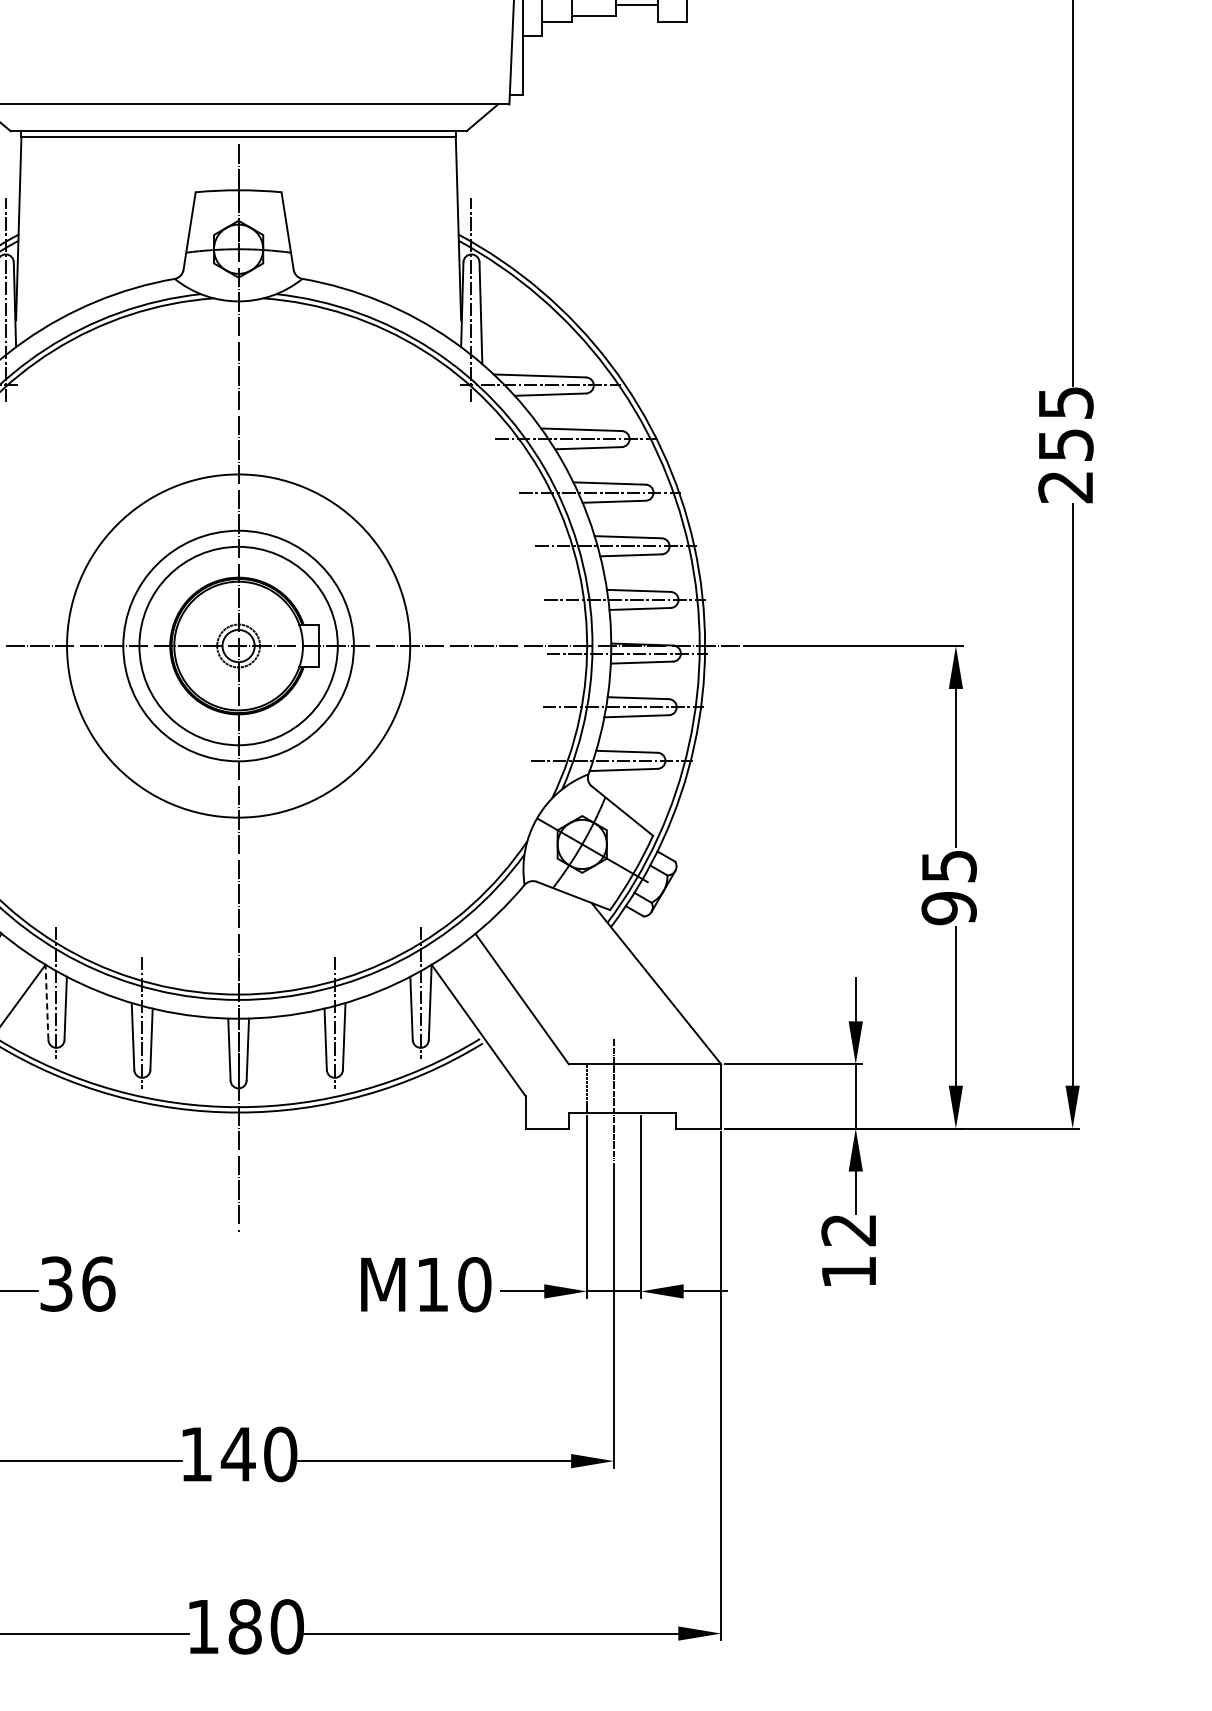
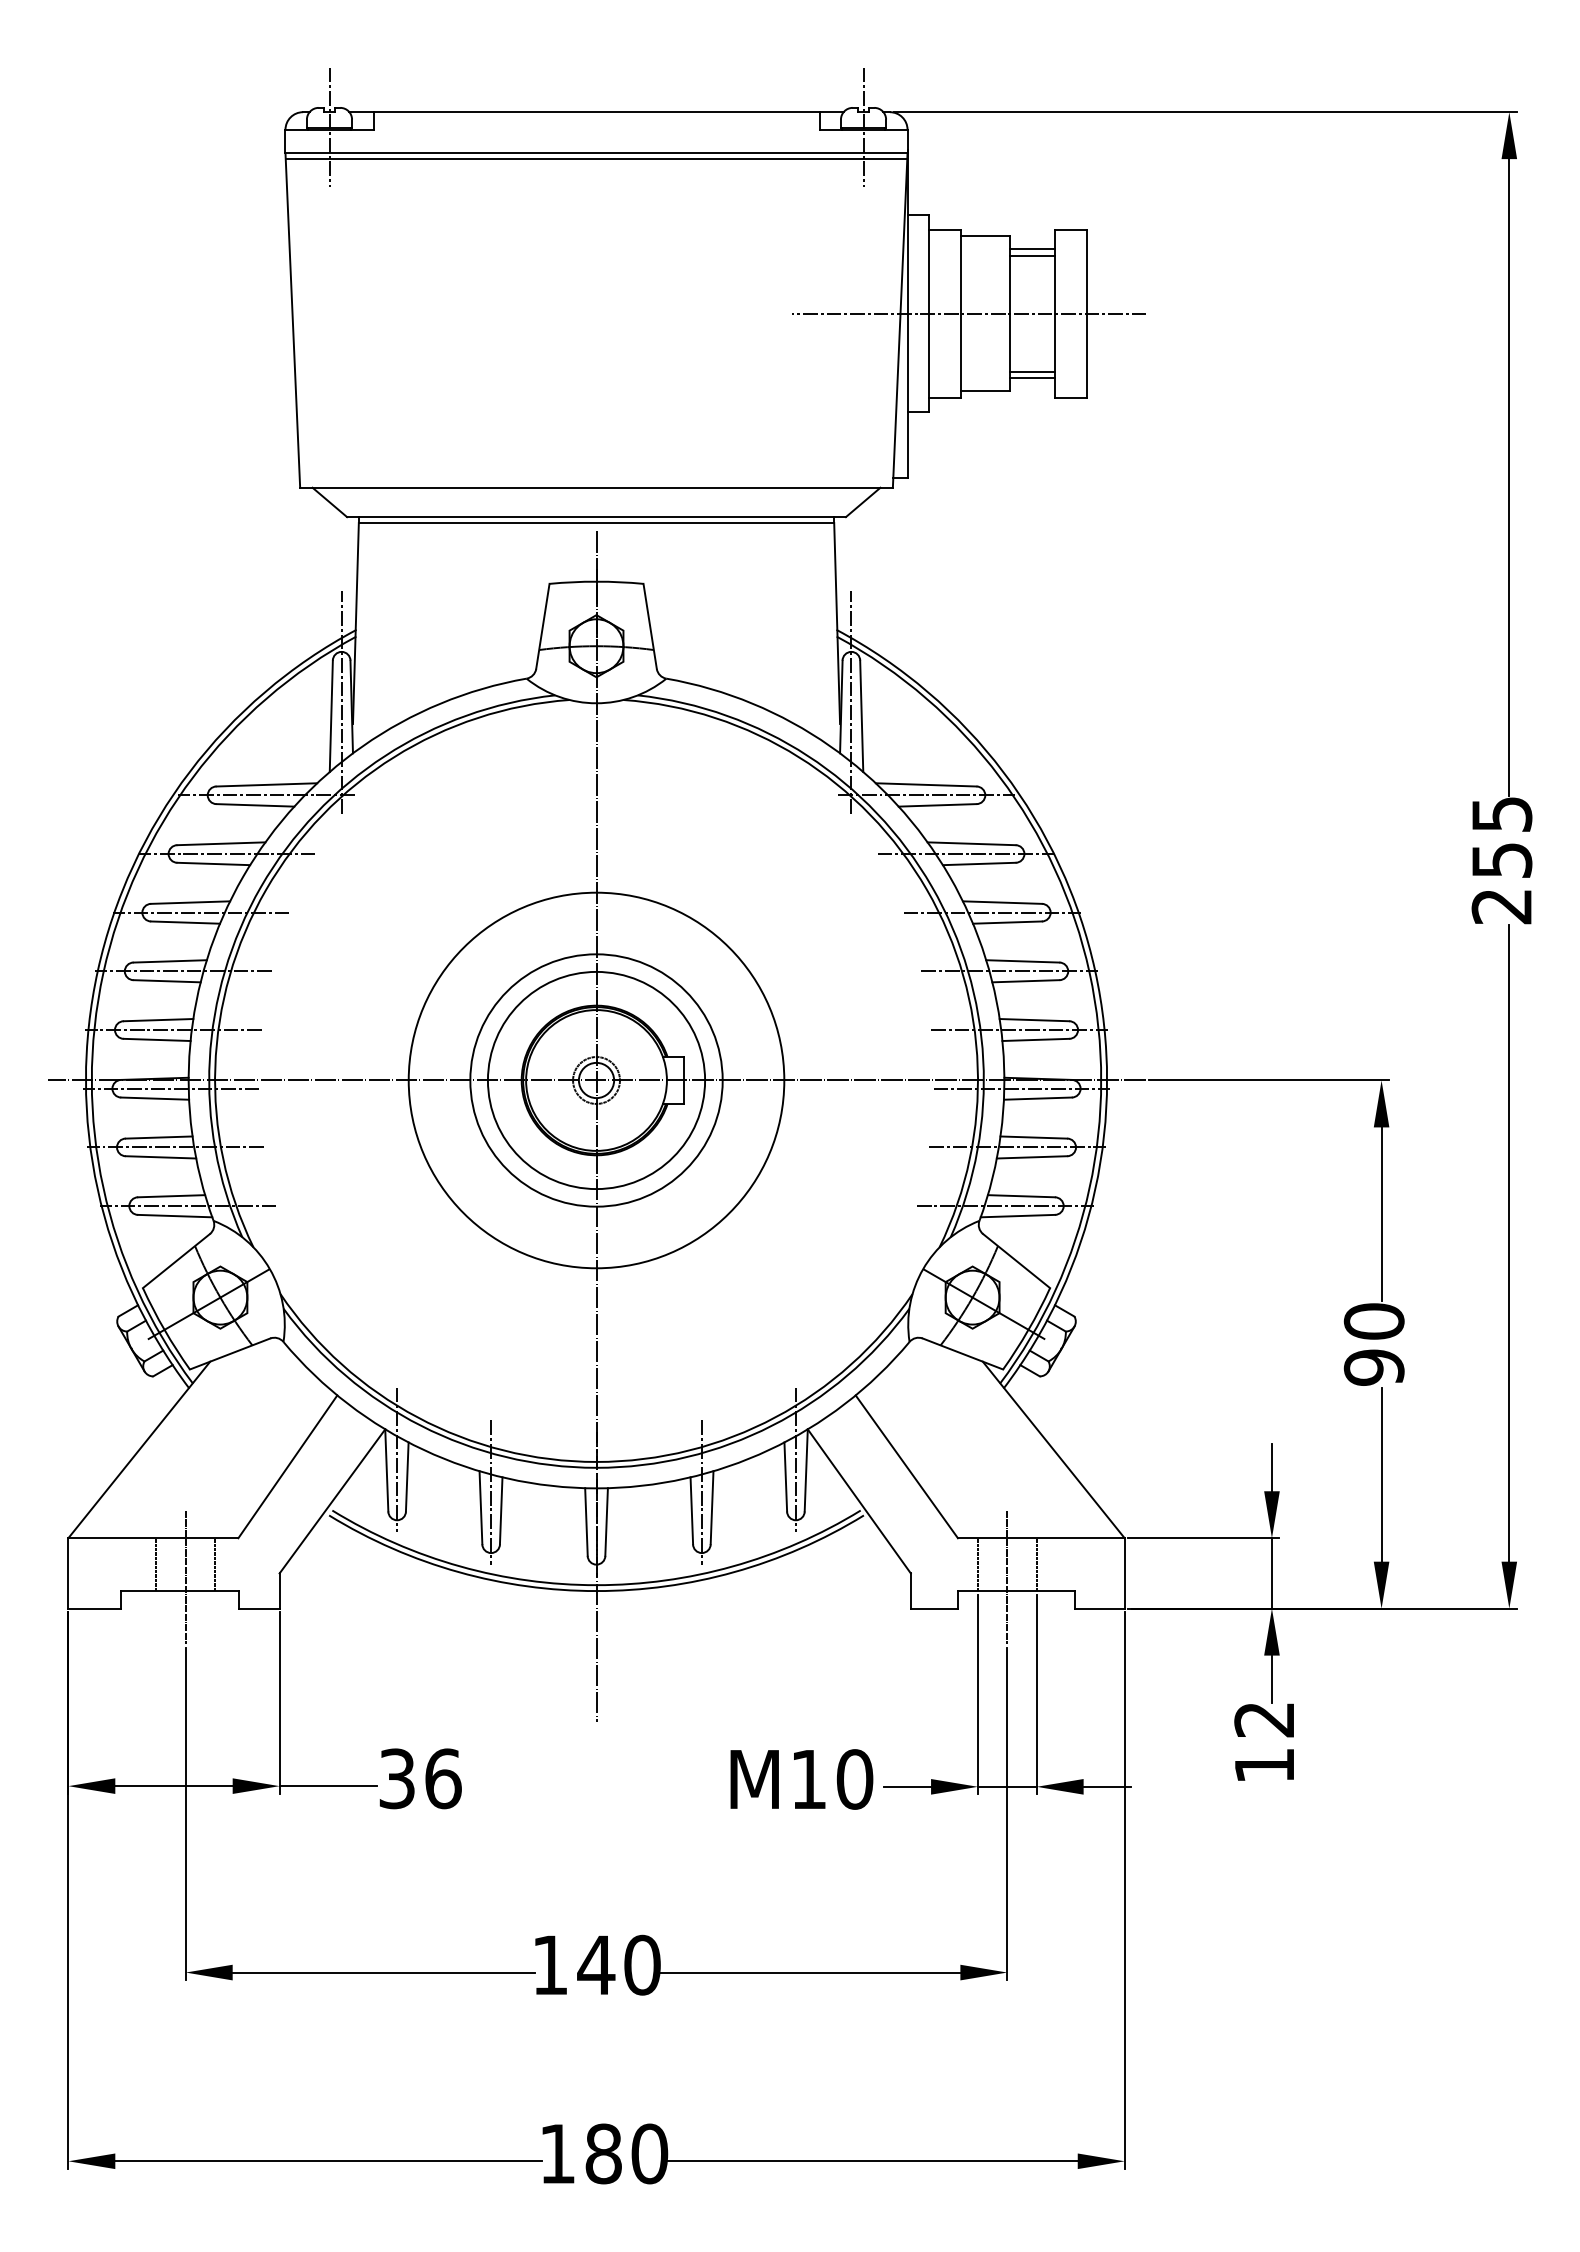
text: (948, 866) -> (1373, 1321), 95 -> 90
line: (46, 1001) -> (386, 1469), dashed -> solid
line: (640, 1088) -> (1036, 1564), added

